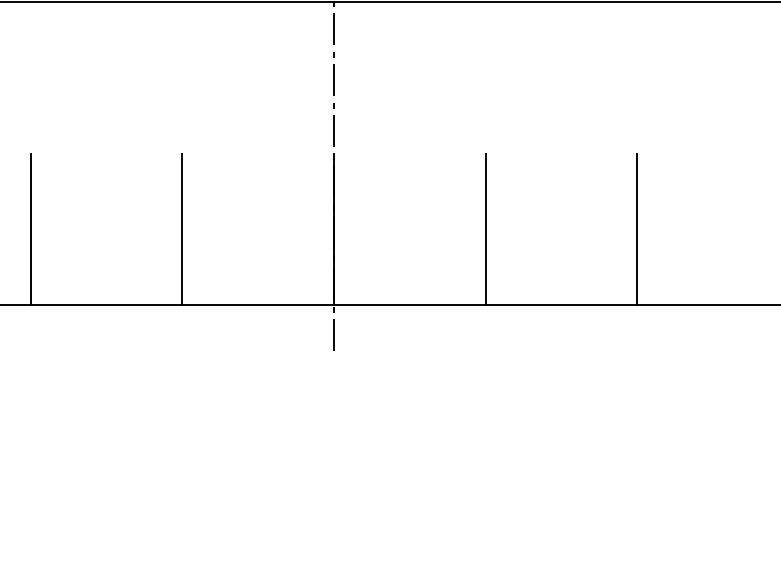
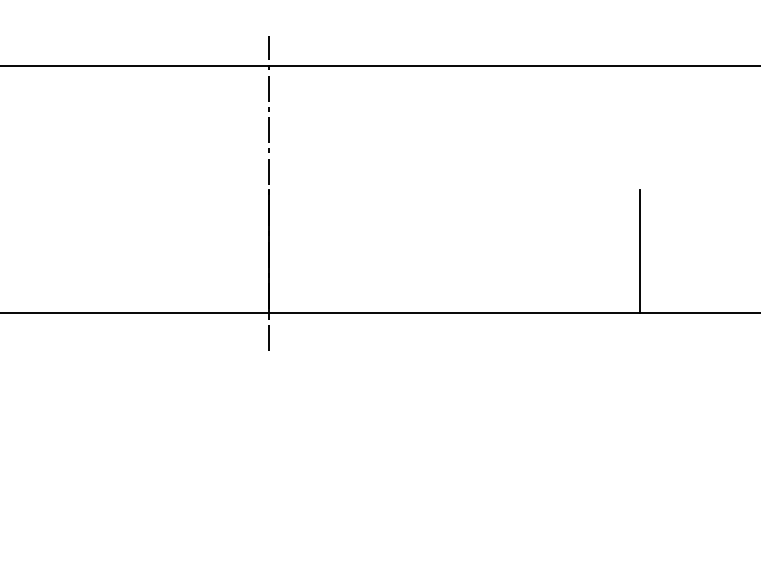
line: (30, 229) -> (22, 251), removed
line: (181, 229) -> (145, 251), removed
line: (486, 229) -> (393, 251), removed
line: (637, 229) -> (516, 251), removed

